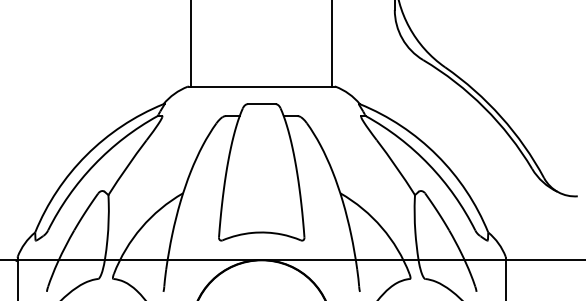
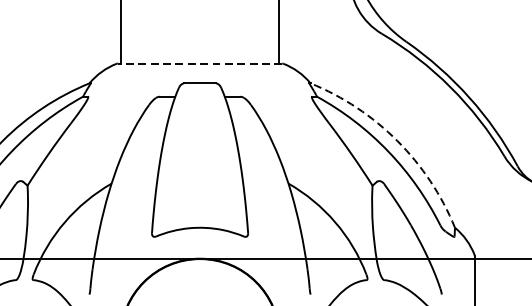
line: (261, 86) -> (199, 63), solid -> dashed
arc: (437, 155) -> (397, 141), solid -> dashed

